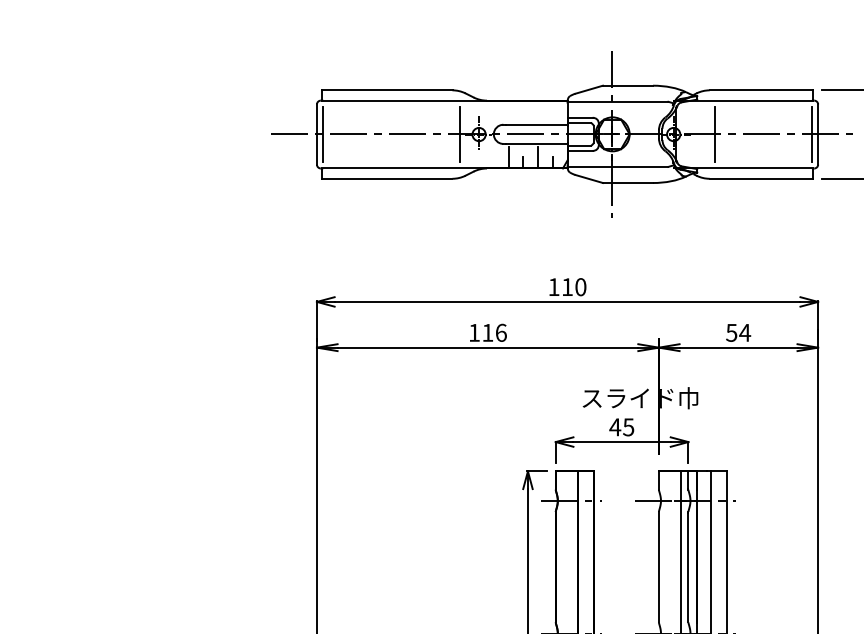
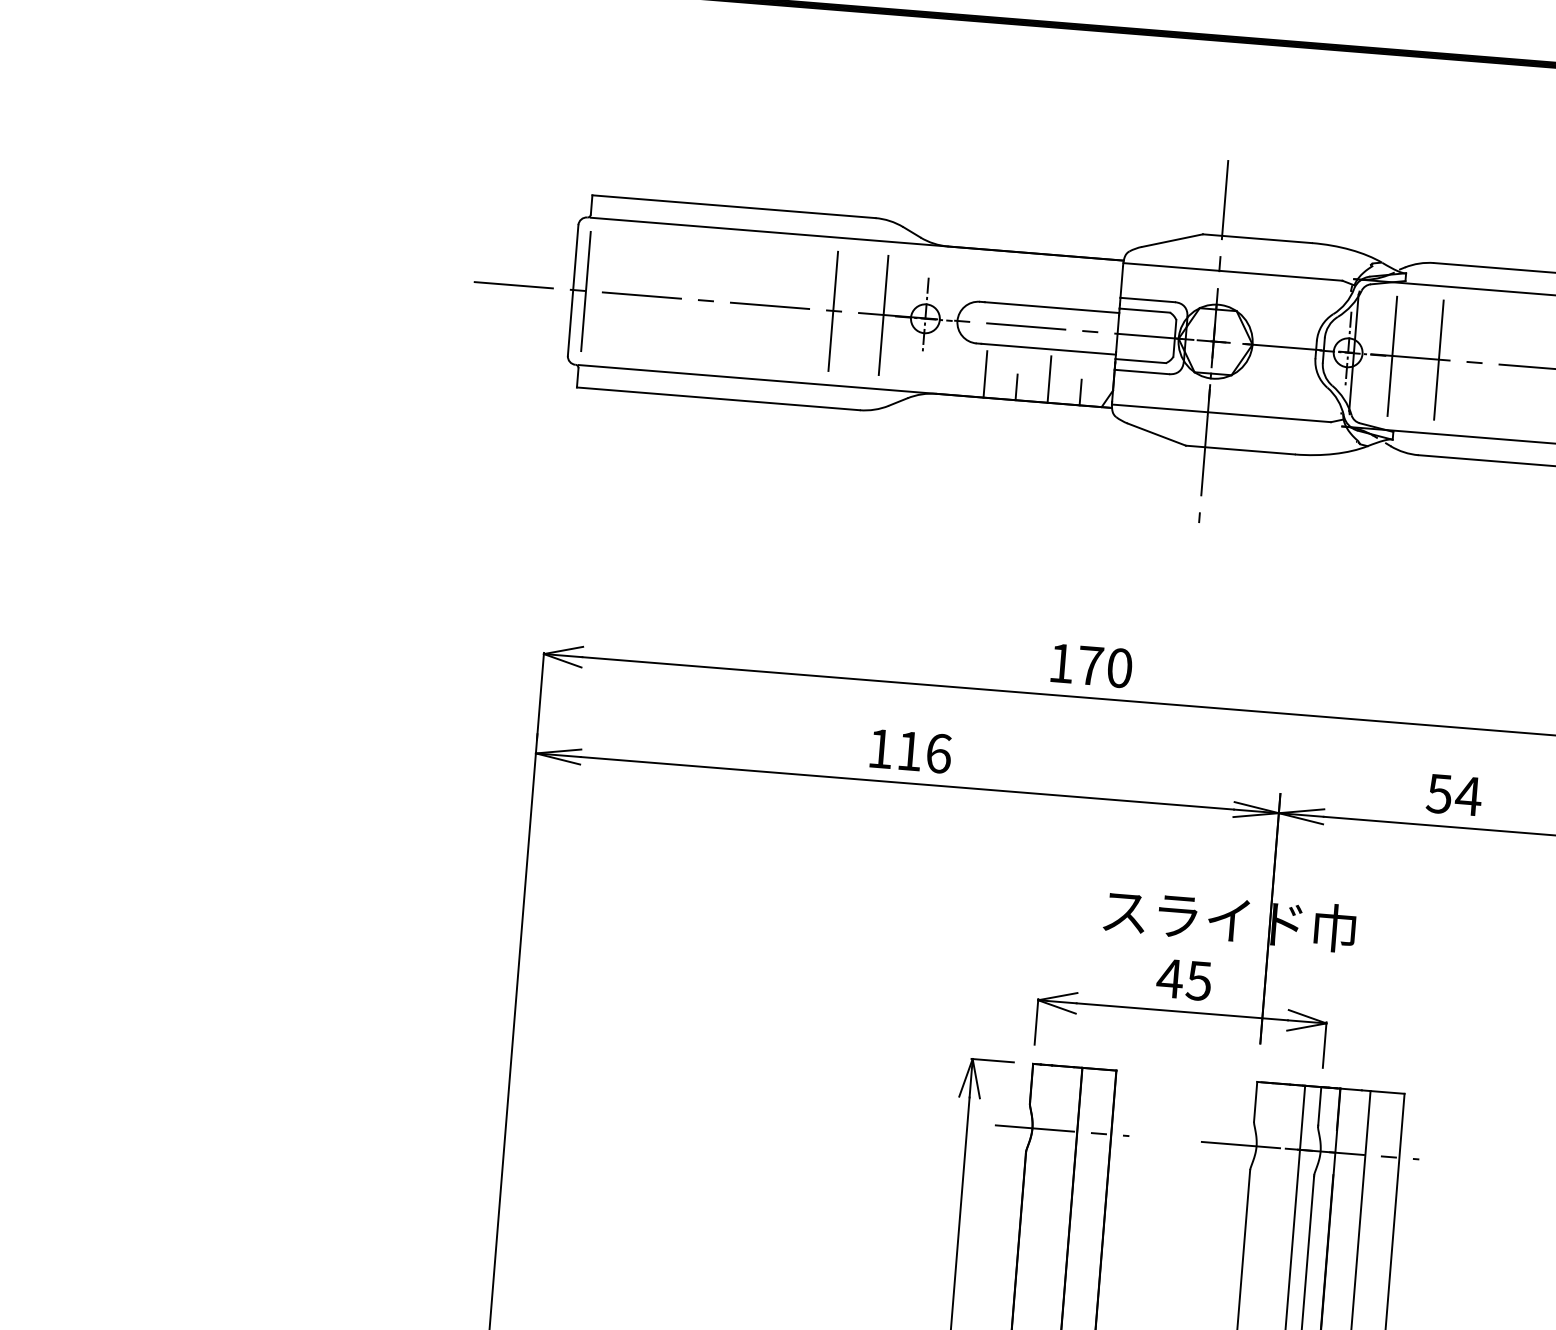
line: (436, 134) -> (832, 311), added
line: (694, 134) -> (1393, 356), added
text: (567, 286) -> (1090, 664), 110 -> 170

